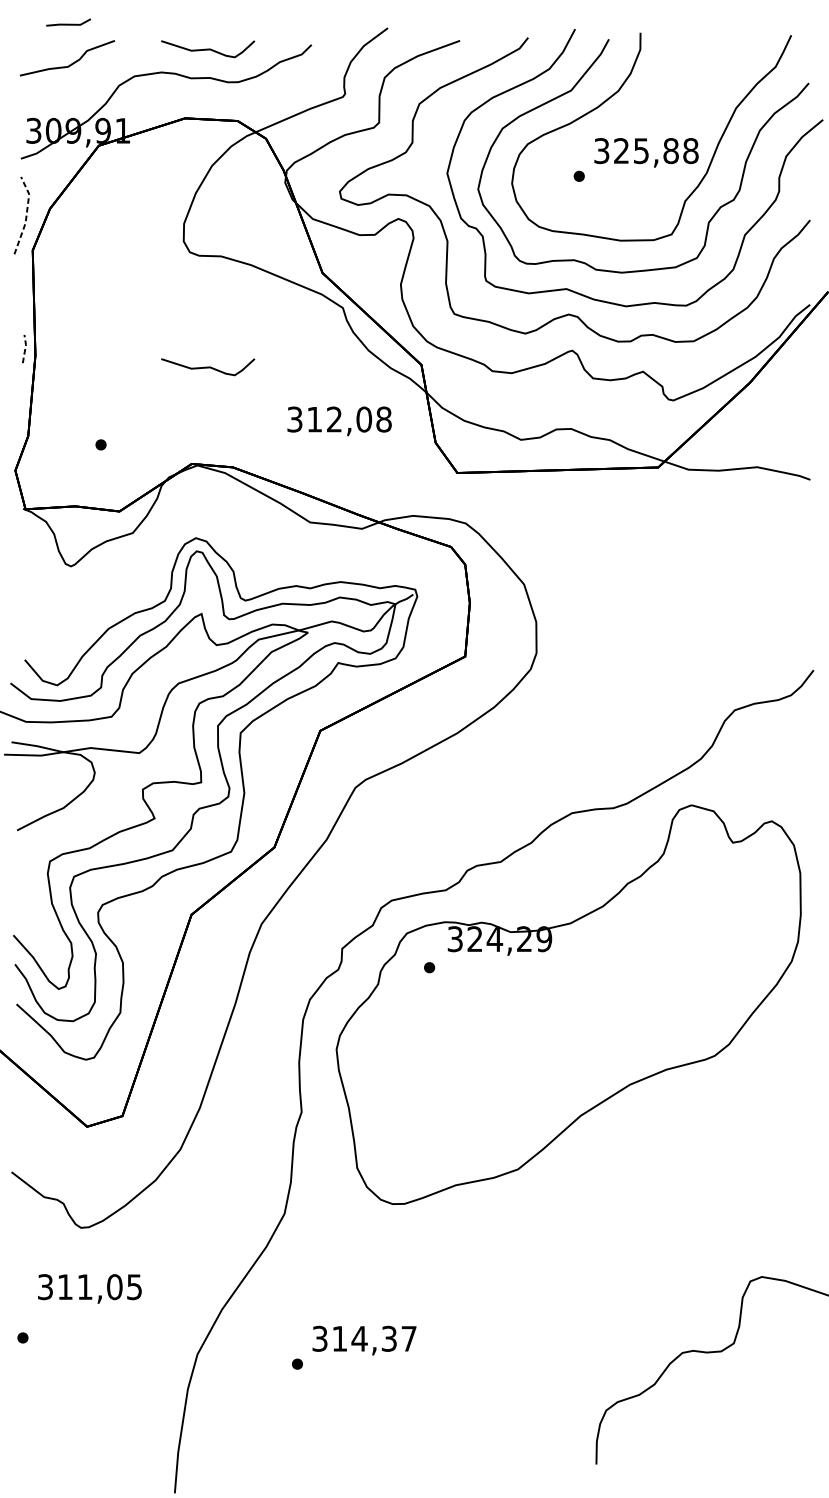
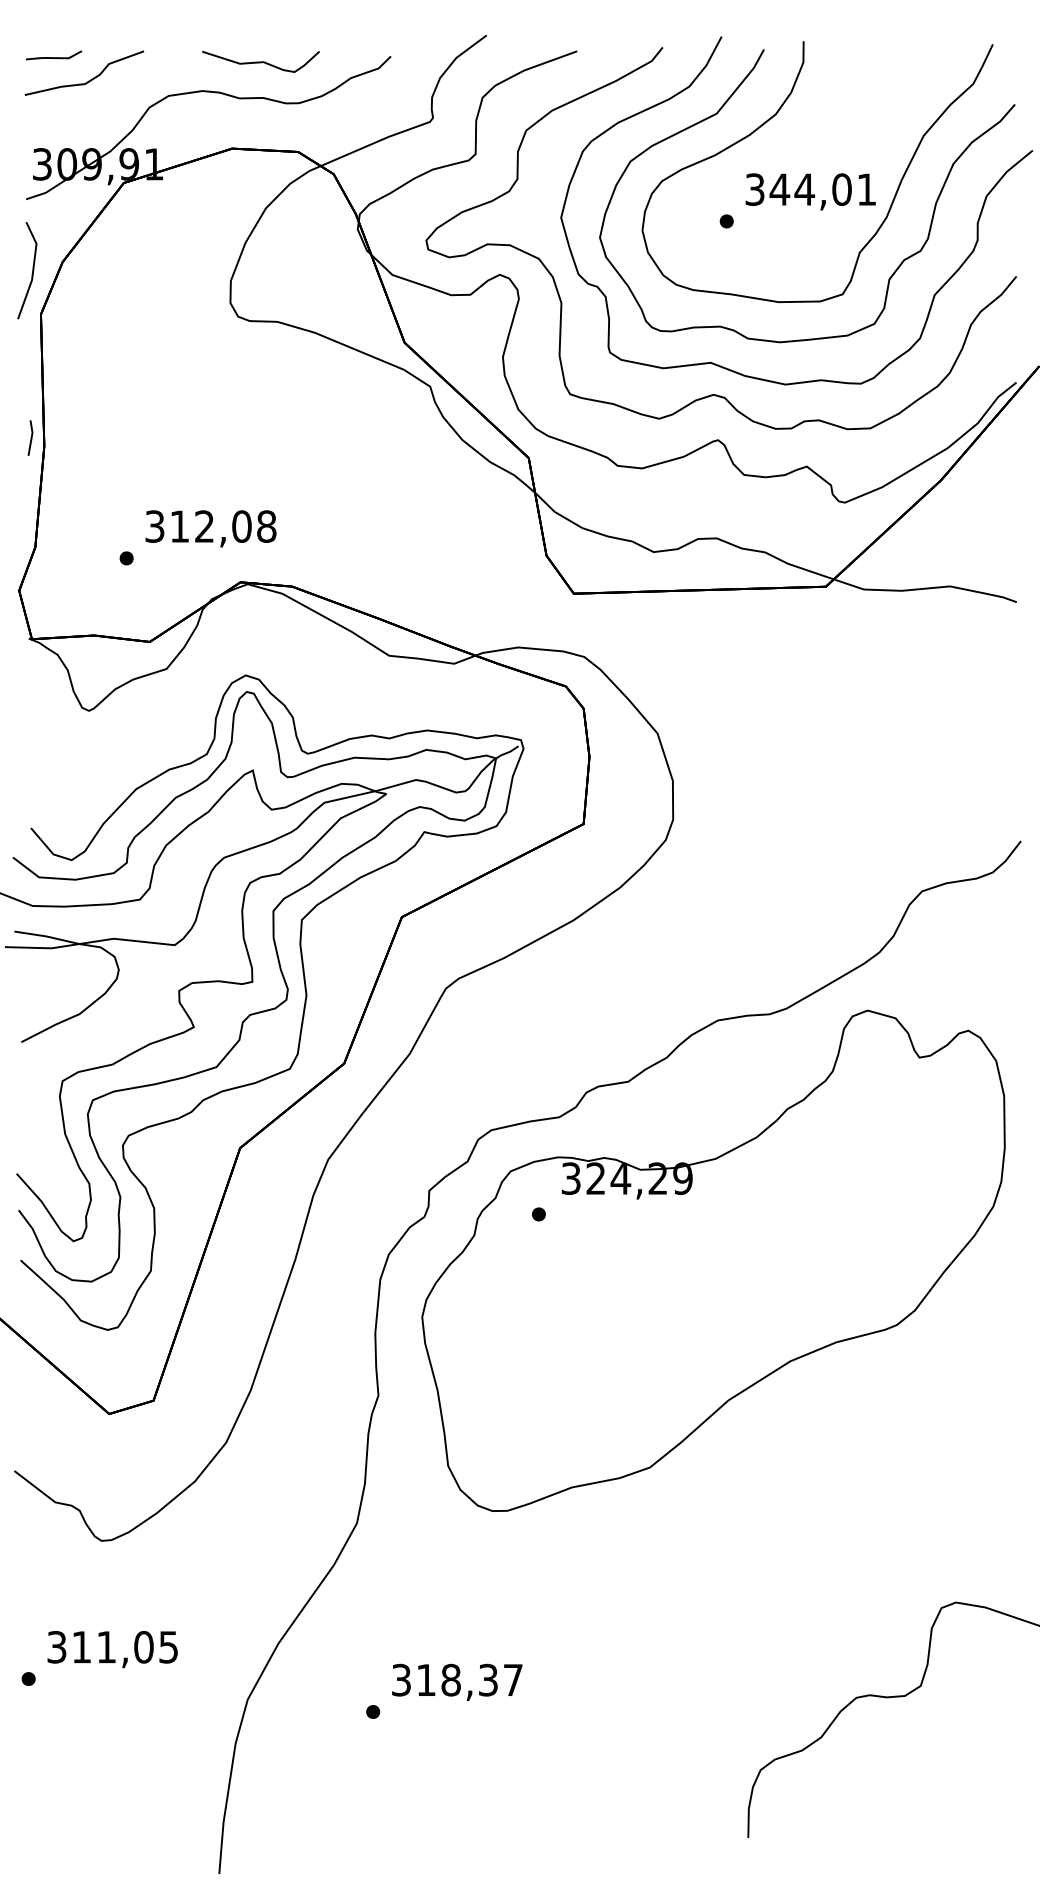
line: (69, 24) -> (54, 57), moved
text: (655, 150) -> (822, 189), 325,88 -> 344,01
line: (26, 215) -> (33, 270), dashed -> solid
line: (25, 348) -> (31, 437), dashed -> solid
curve: (207, 366) -> (260, 460), removed
text: (339, 421) -> (210, 528), moved
text: (89, 1288) -> (112, 1649), moved
text: (359, 1338) -> (450, 1679), 314,37 -> 318,37

